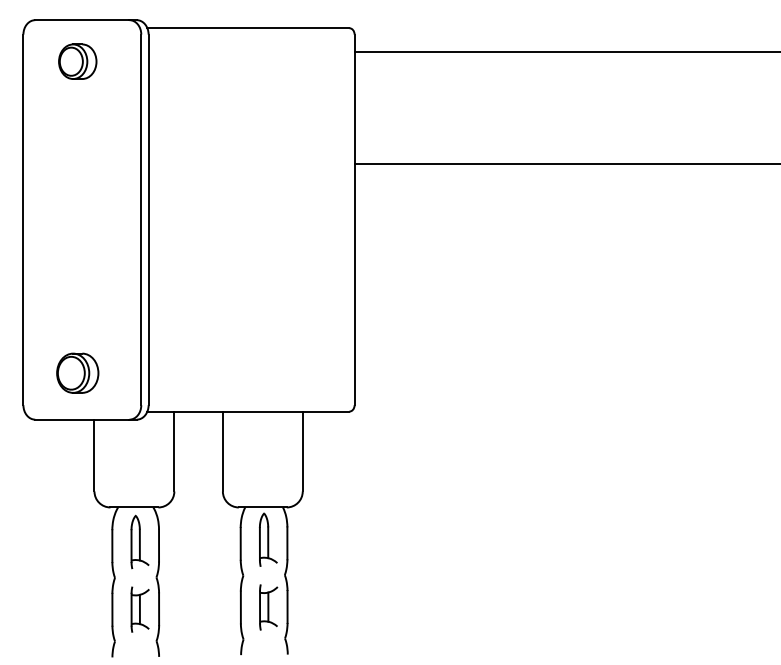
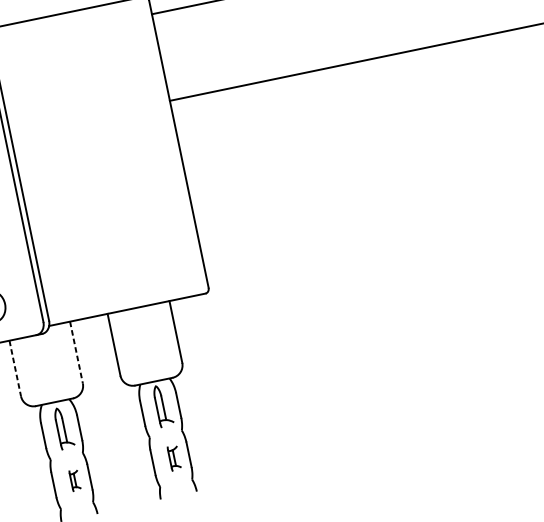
line: (174, 451) -> (76, 352), solid -> dashed
line: (94, 455) -> (15, 368), solid -> dashed
part: (268, 607) -> (174, 458), size x0.7
part: (139, 609) -> (74, 480), size x0.6

